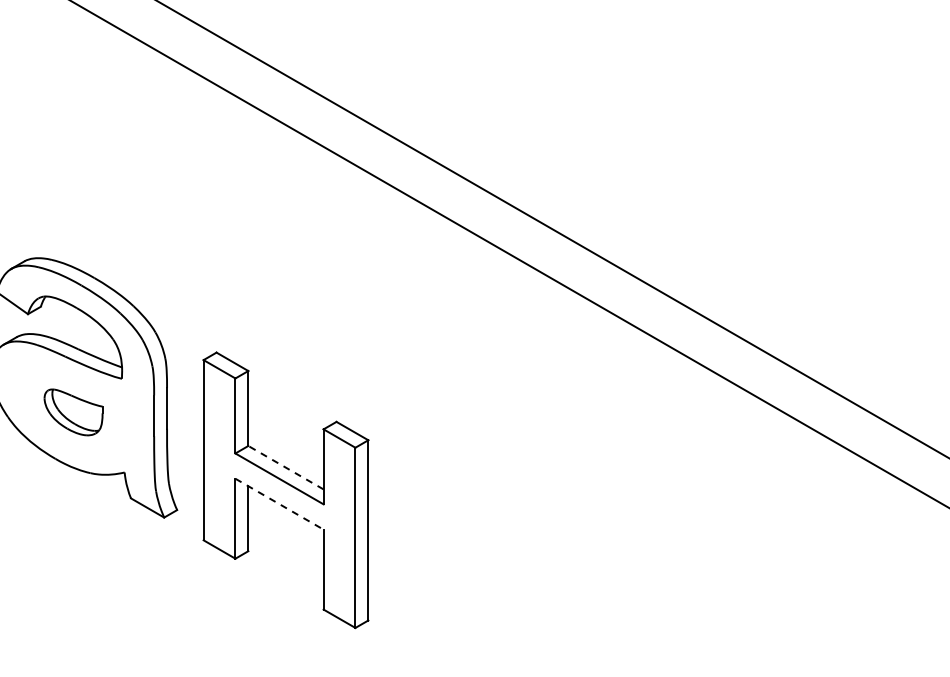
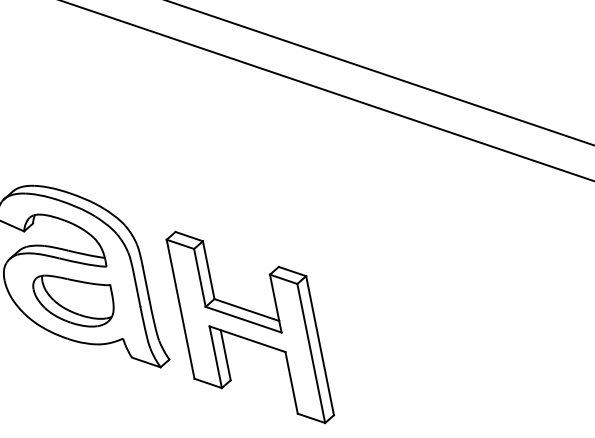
part: (73, 412) -> (74, 300), size x1.67
line: (285, 467) -> (246, 309), dashed -> solid
line: (279, 504) -> (247, 339), dashed -> solid

